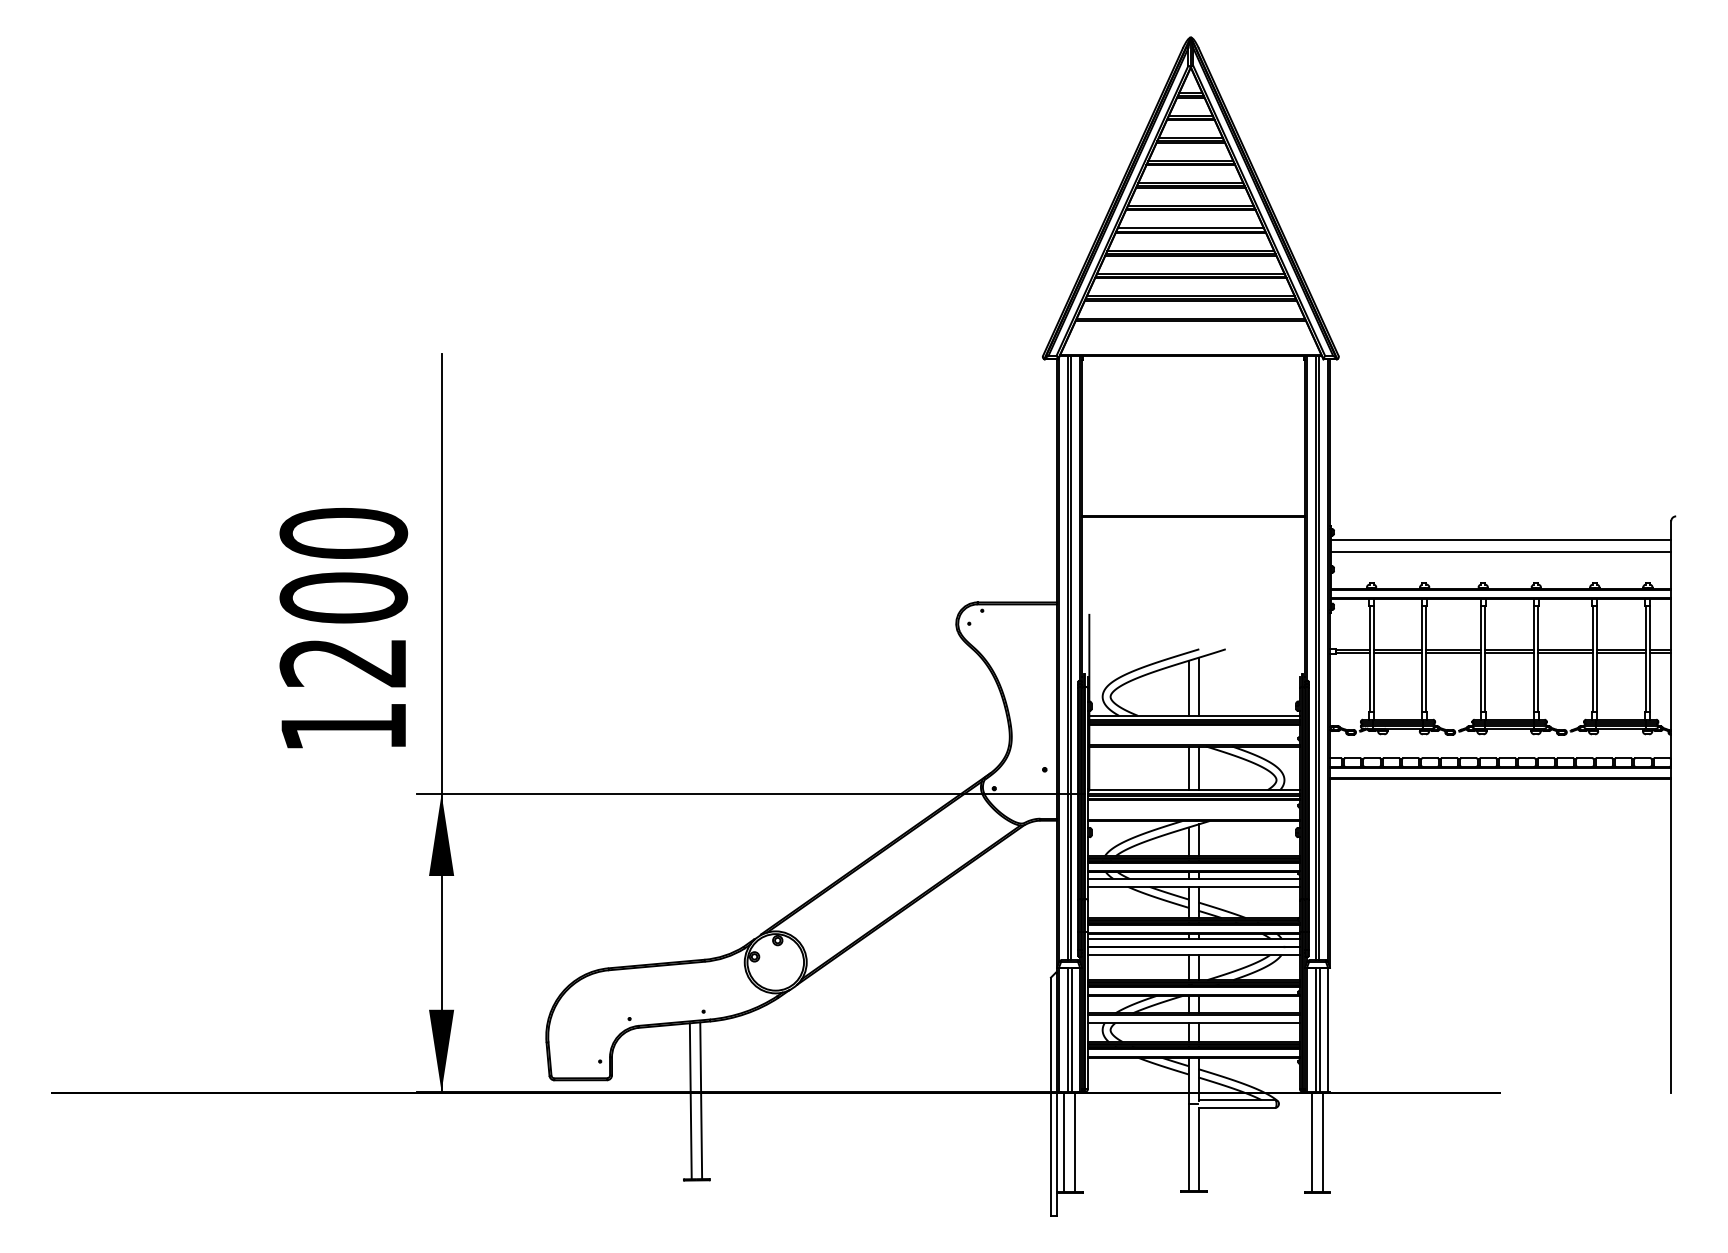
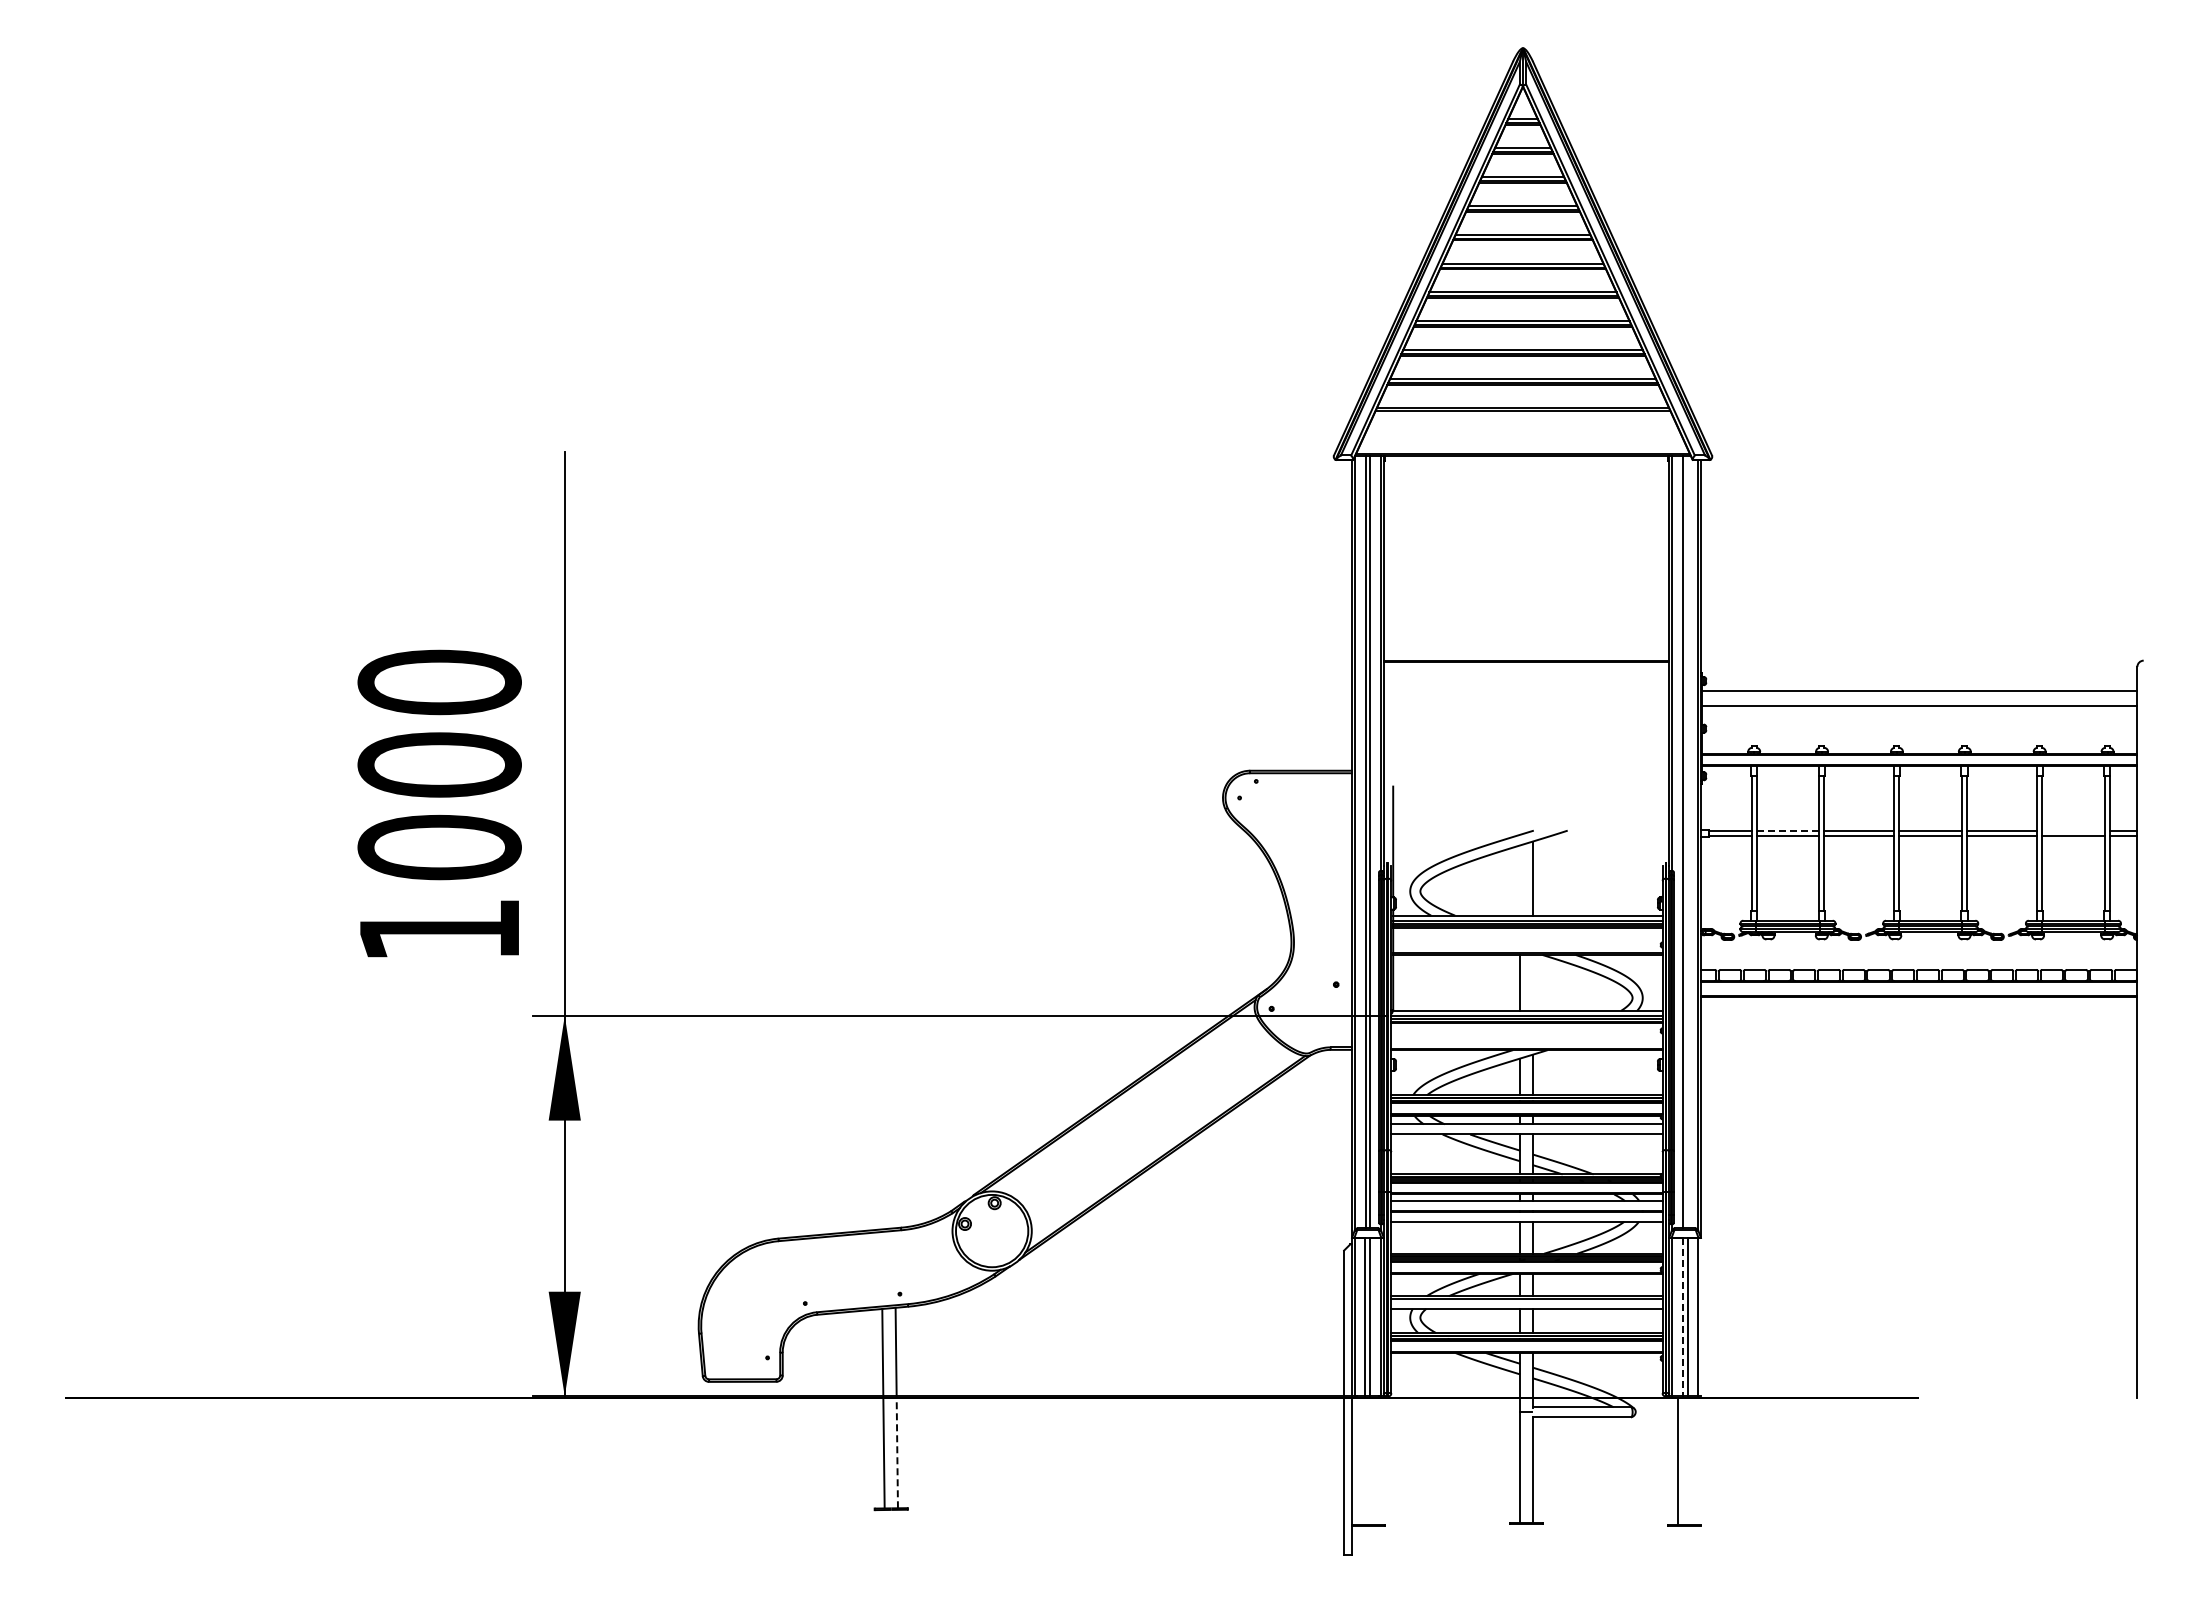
line: (1397, 649) -> (1787, 831), solid -> dashed
line: (1621, 649) -> (2073, 831), removed
line: (1318, 657) -> (1686, 841), removed
text: (343, 662) -> (439, 847), 1200 -> 1000
line: (1188, 688) -> (1520, 880), removed
line: (1198, 768) -> (1532, 982), removed
line: (1315, 1029) -> (1682, 1317), solid -> dashed
line: (701, 1135) -> (897, 1452), solid -> dashed
line: (1064, 1142) -> (1361, 1461), removed
line: (1074, 1142) -> (1374, 1461), removed
line: (1322, 1142) -> (1691, 1461), removed

